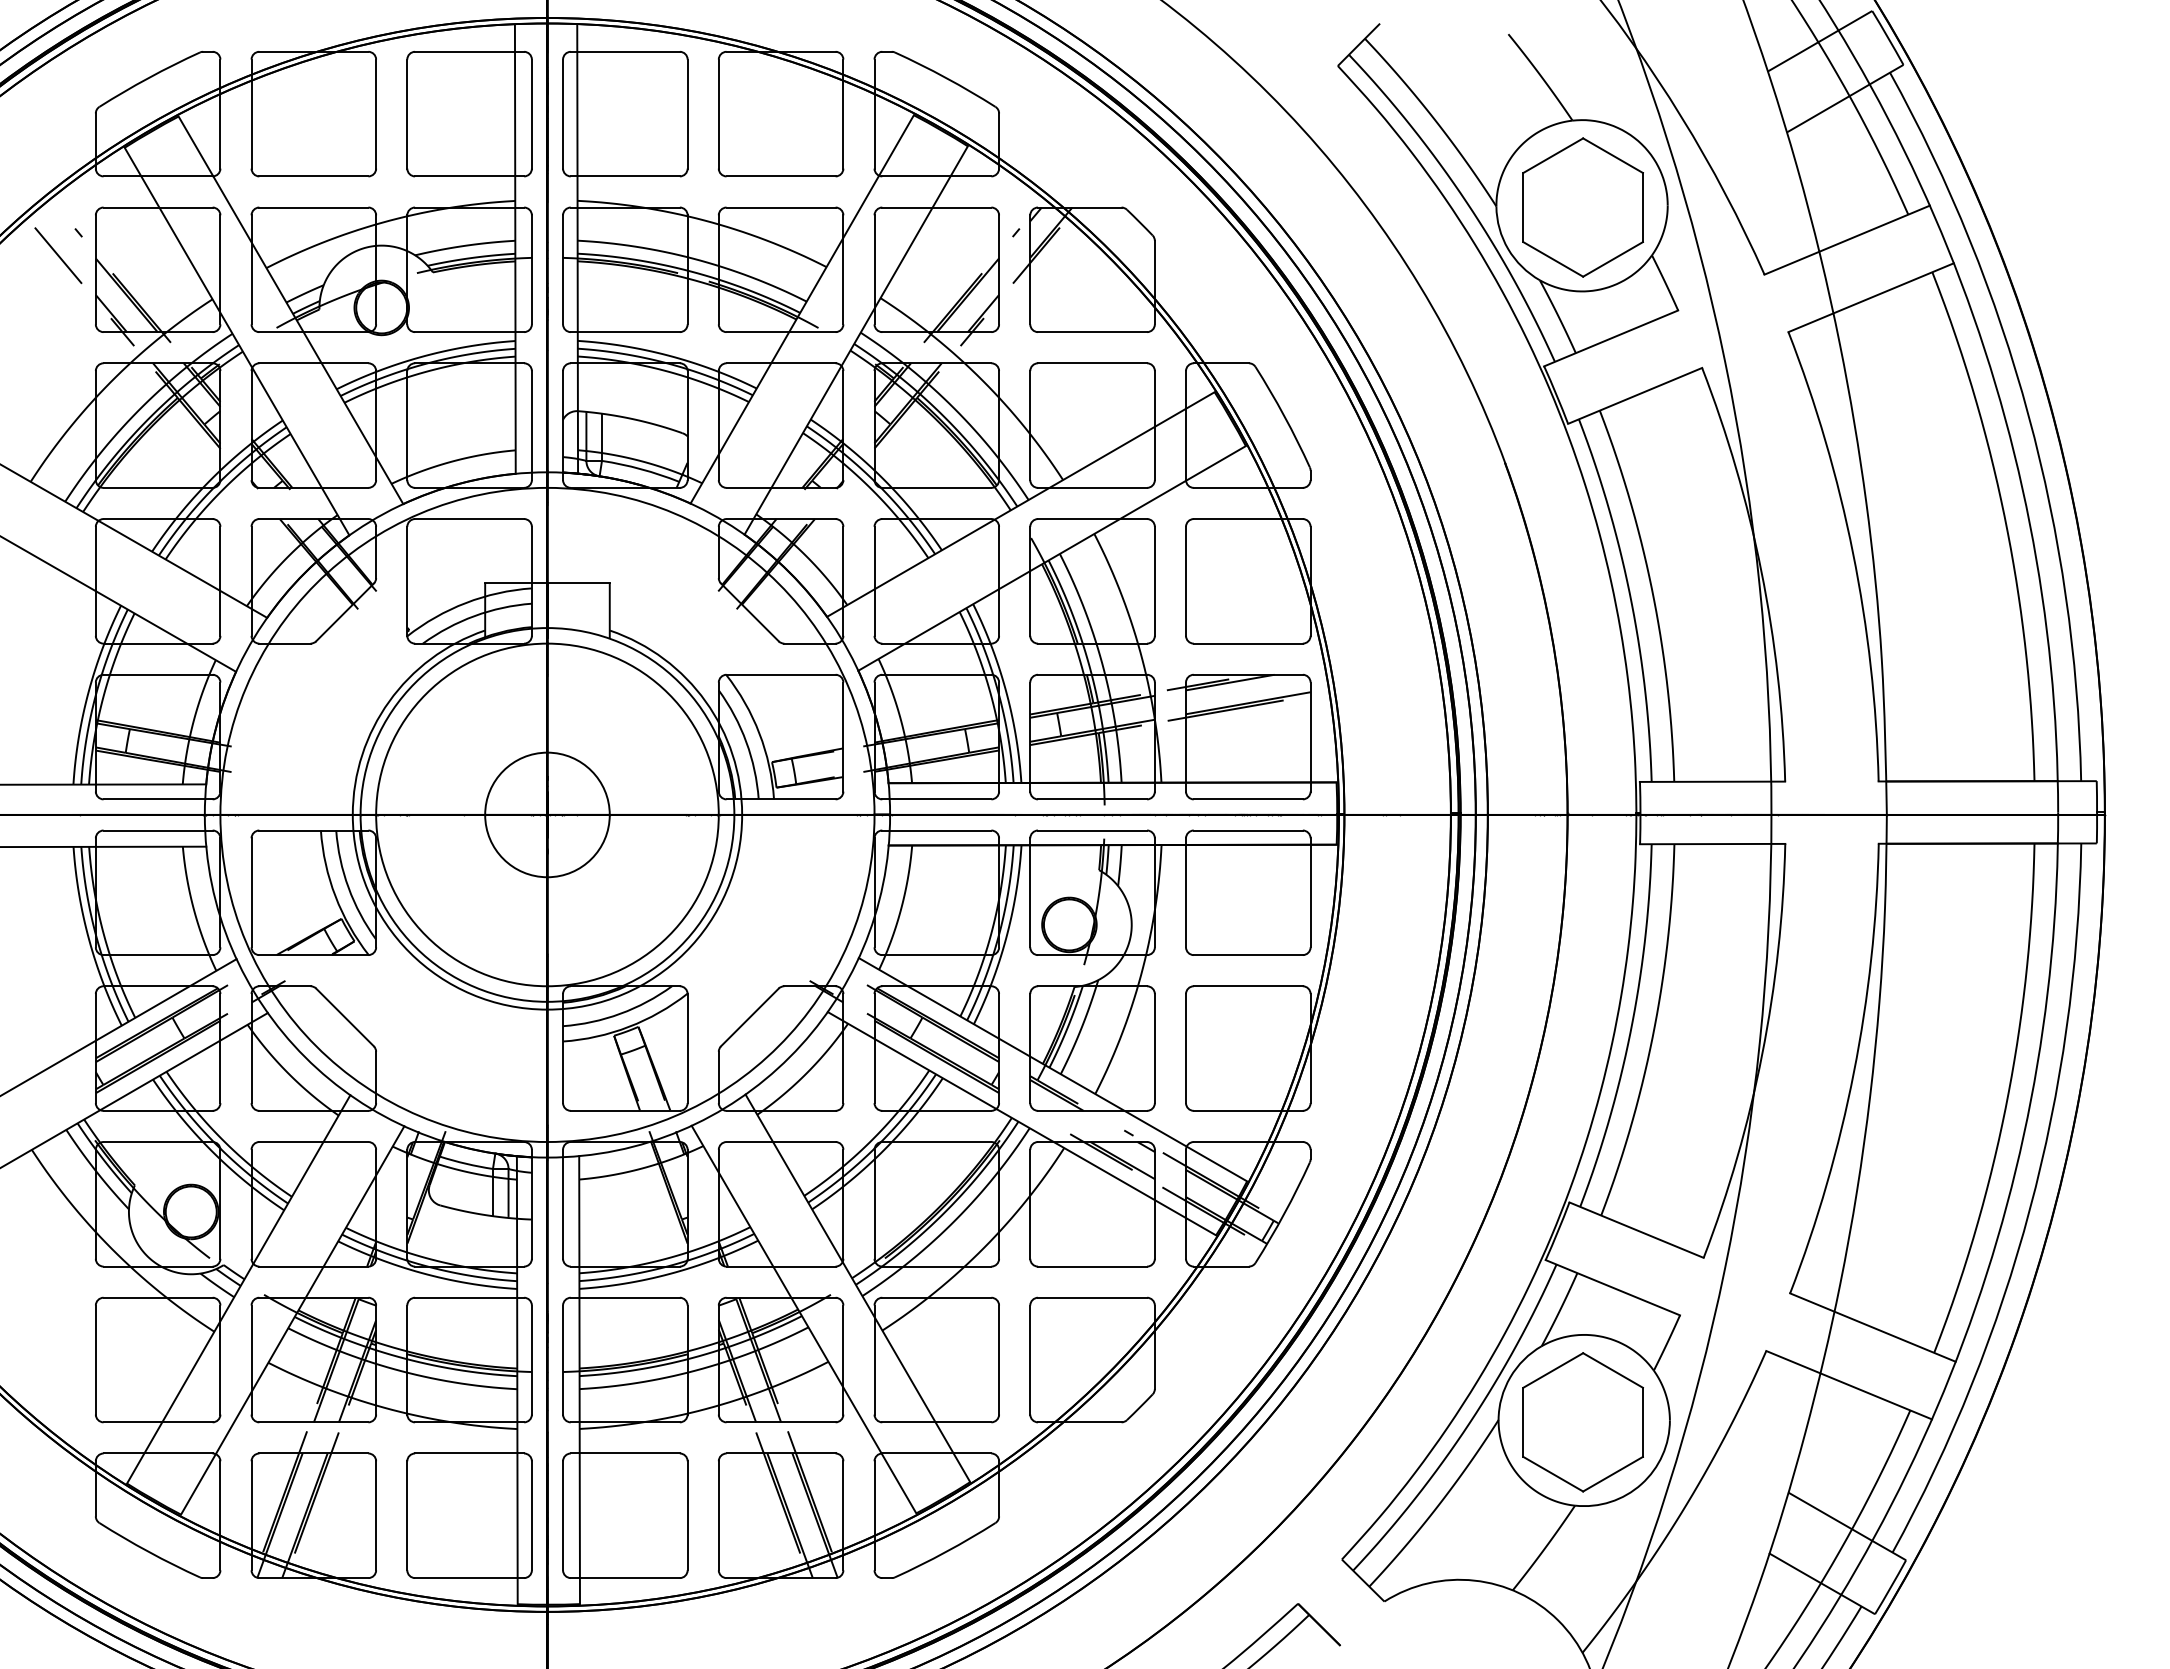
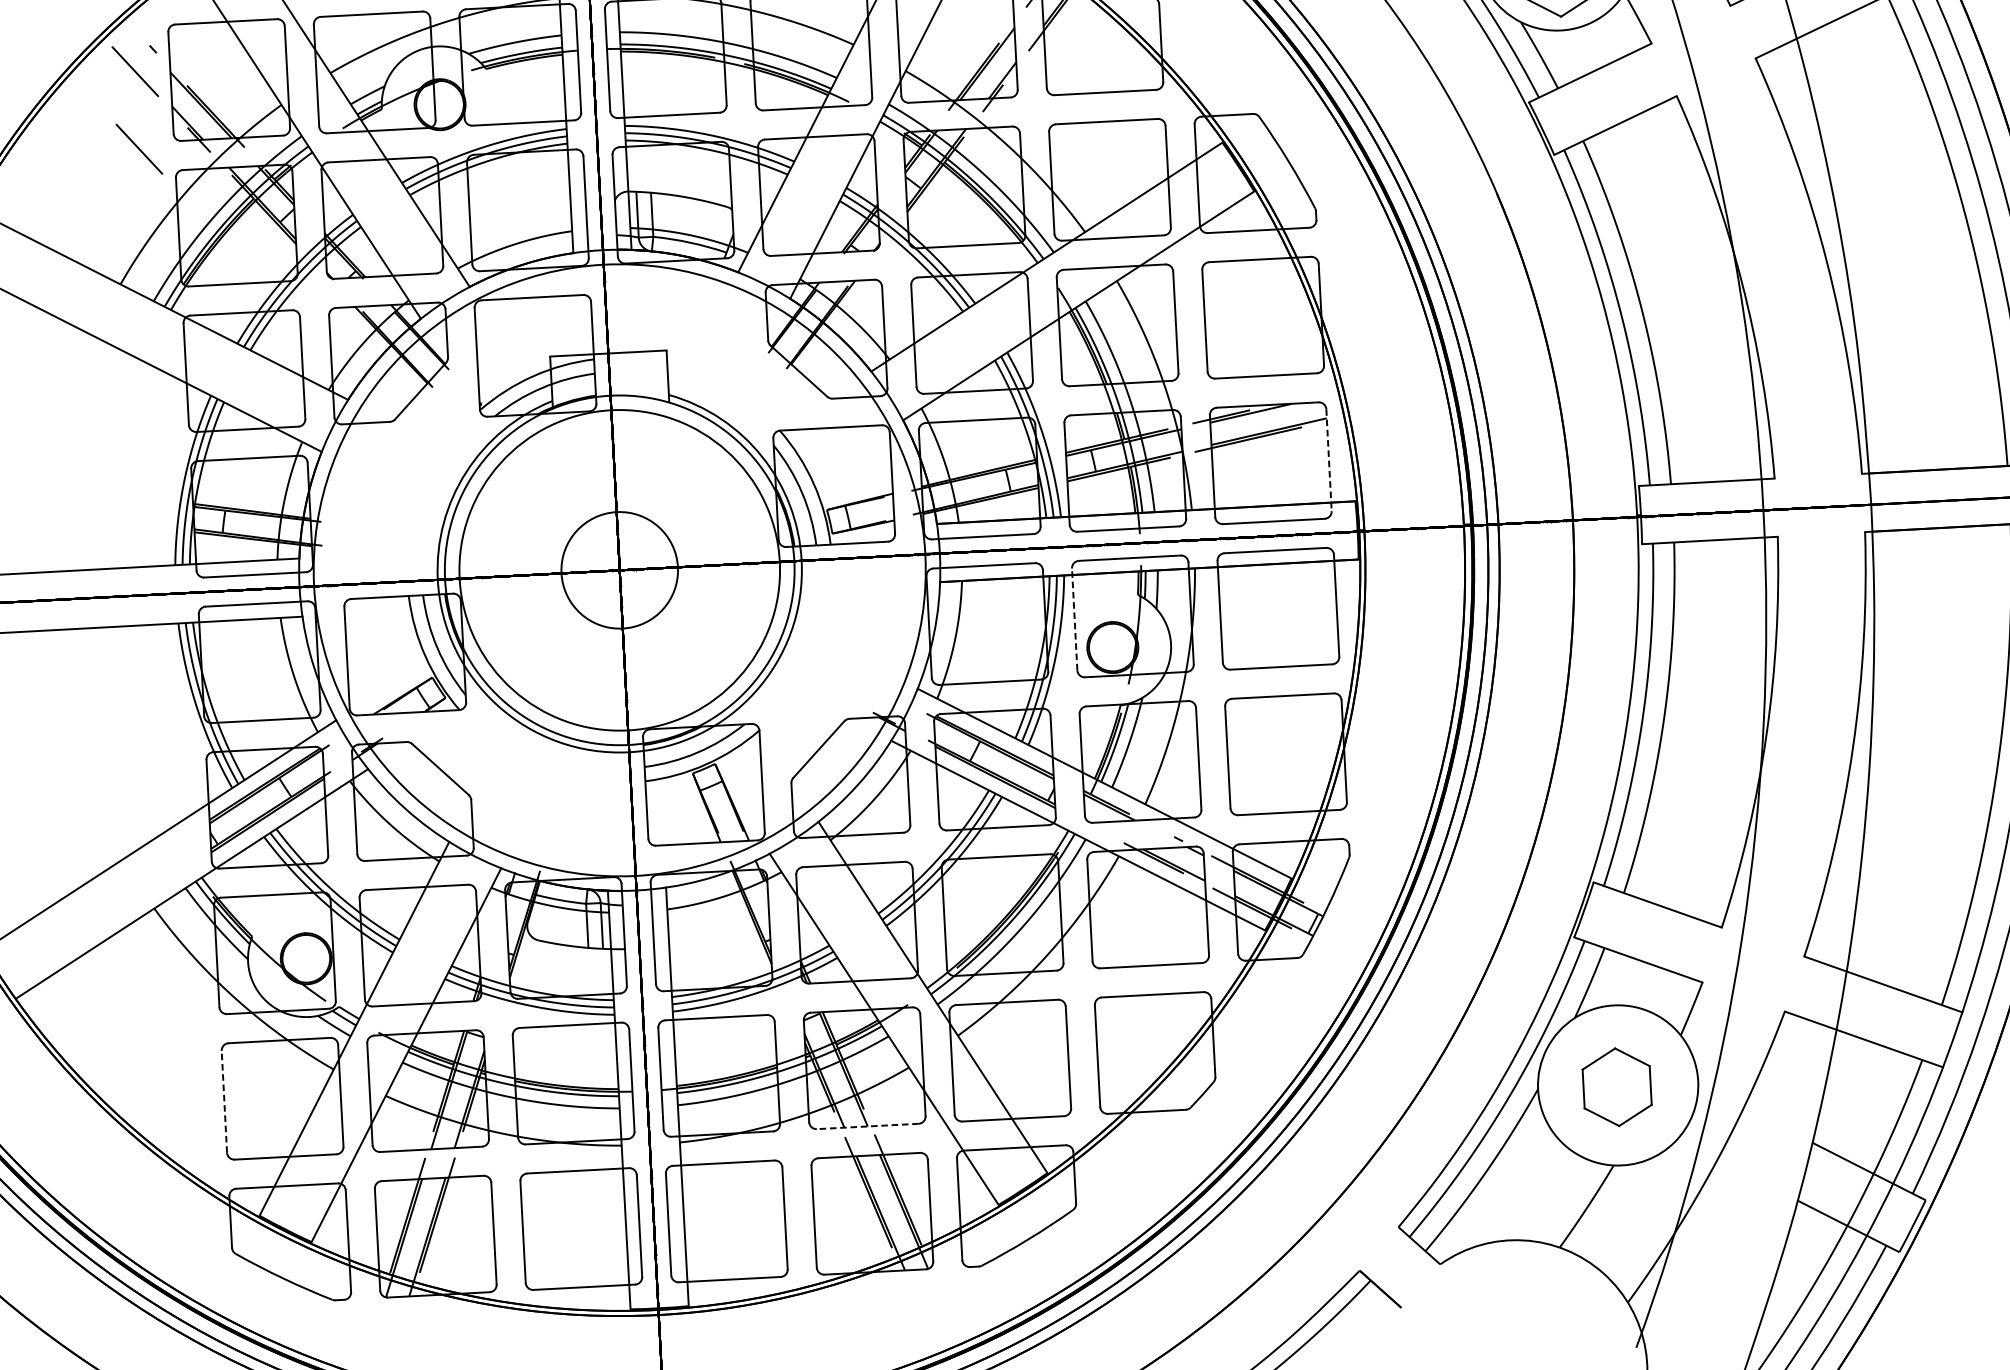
line: (58, 338) -> (139, 149), added
line: (1310, 737) -> (1328, 460), solid -> dashed
line: (1030, 892) -> (1074, 619), solid -> dashed
line: (95, 1360) -> (224, 1102), solid -> dashed
line: (781, 1422) -> (868, 1126), solid -> dashed
part: (1582, 1422) -> (1616, 1087), size x0.6

